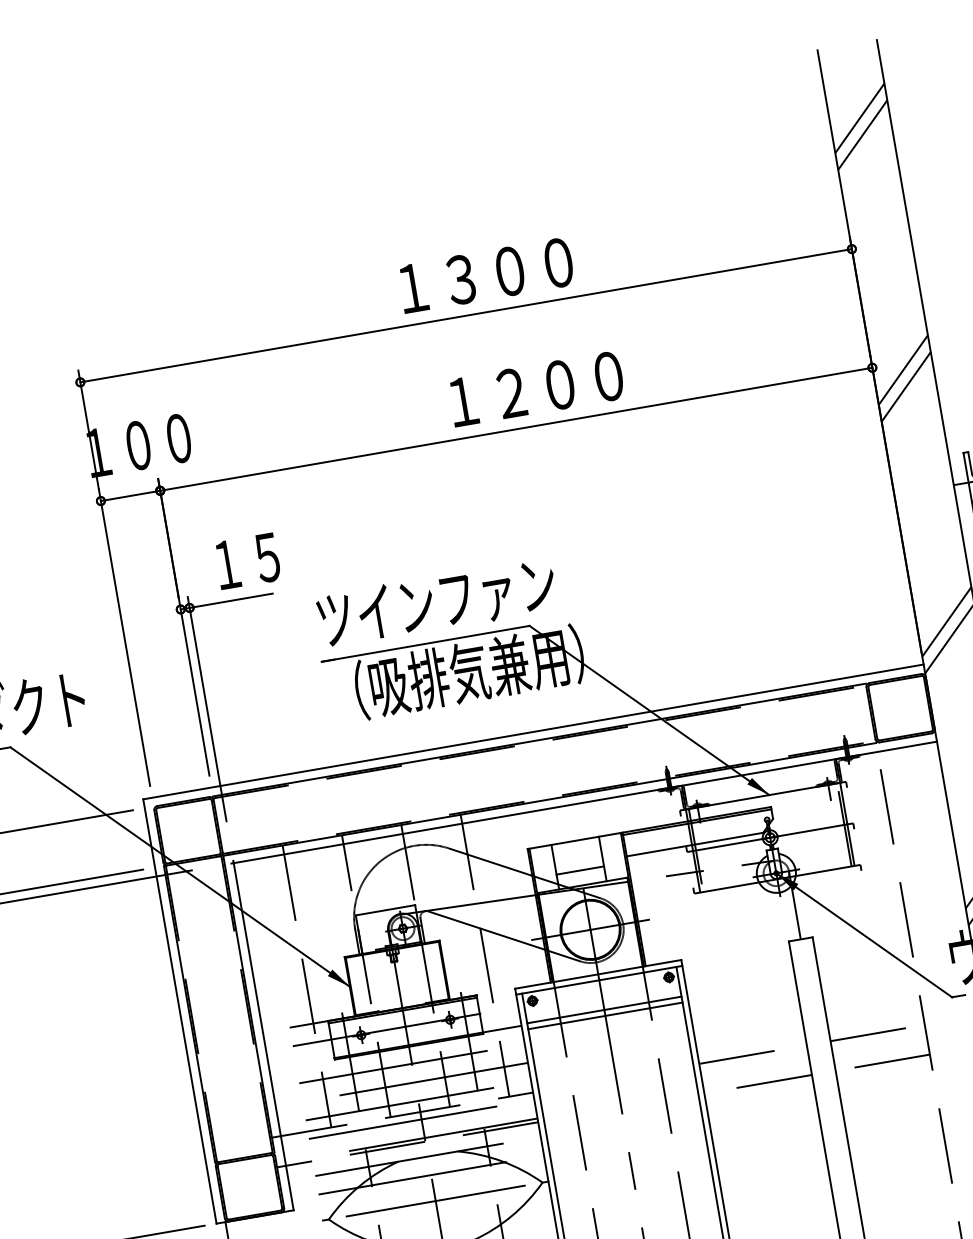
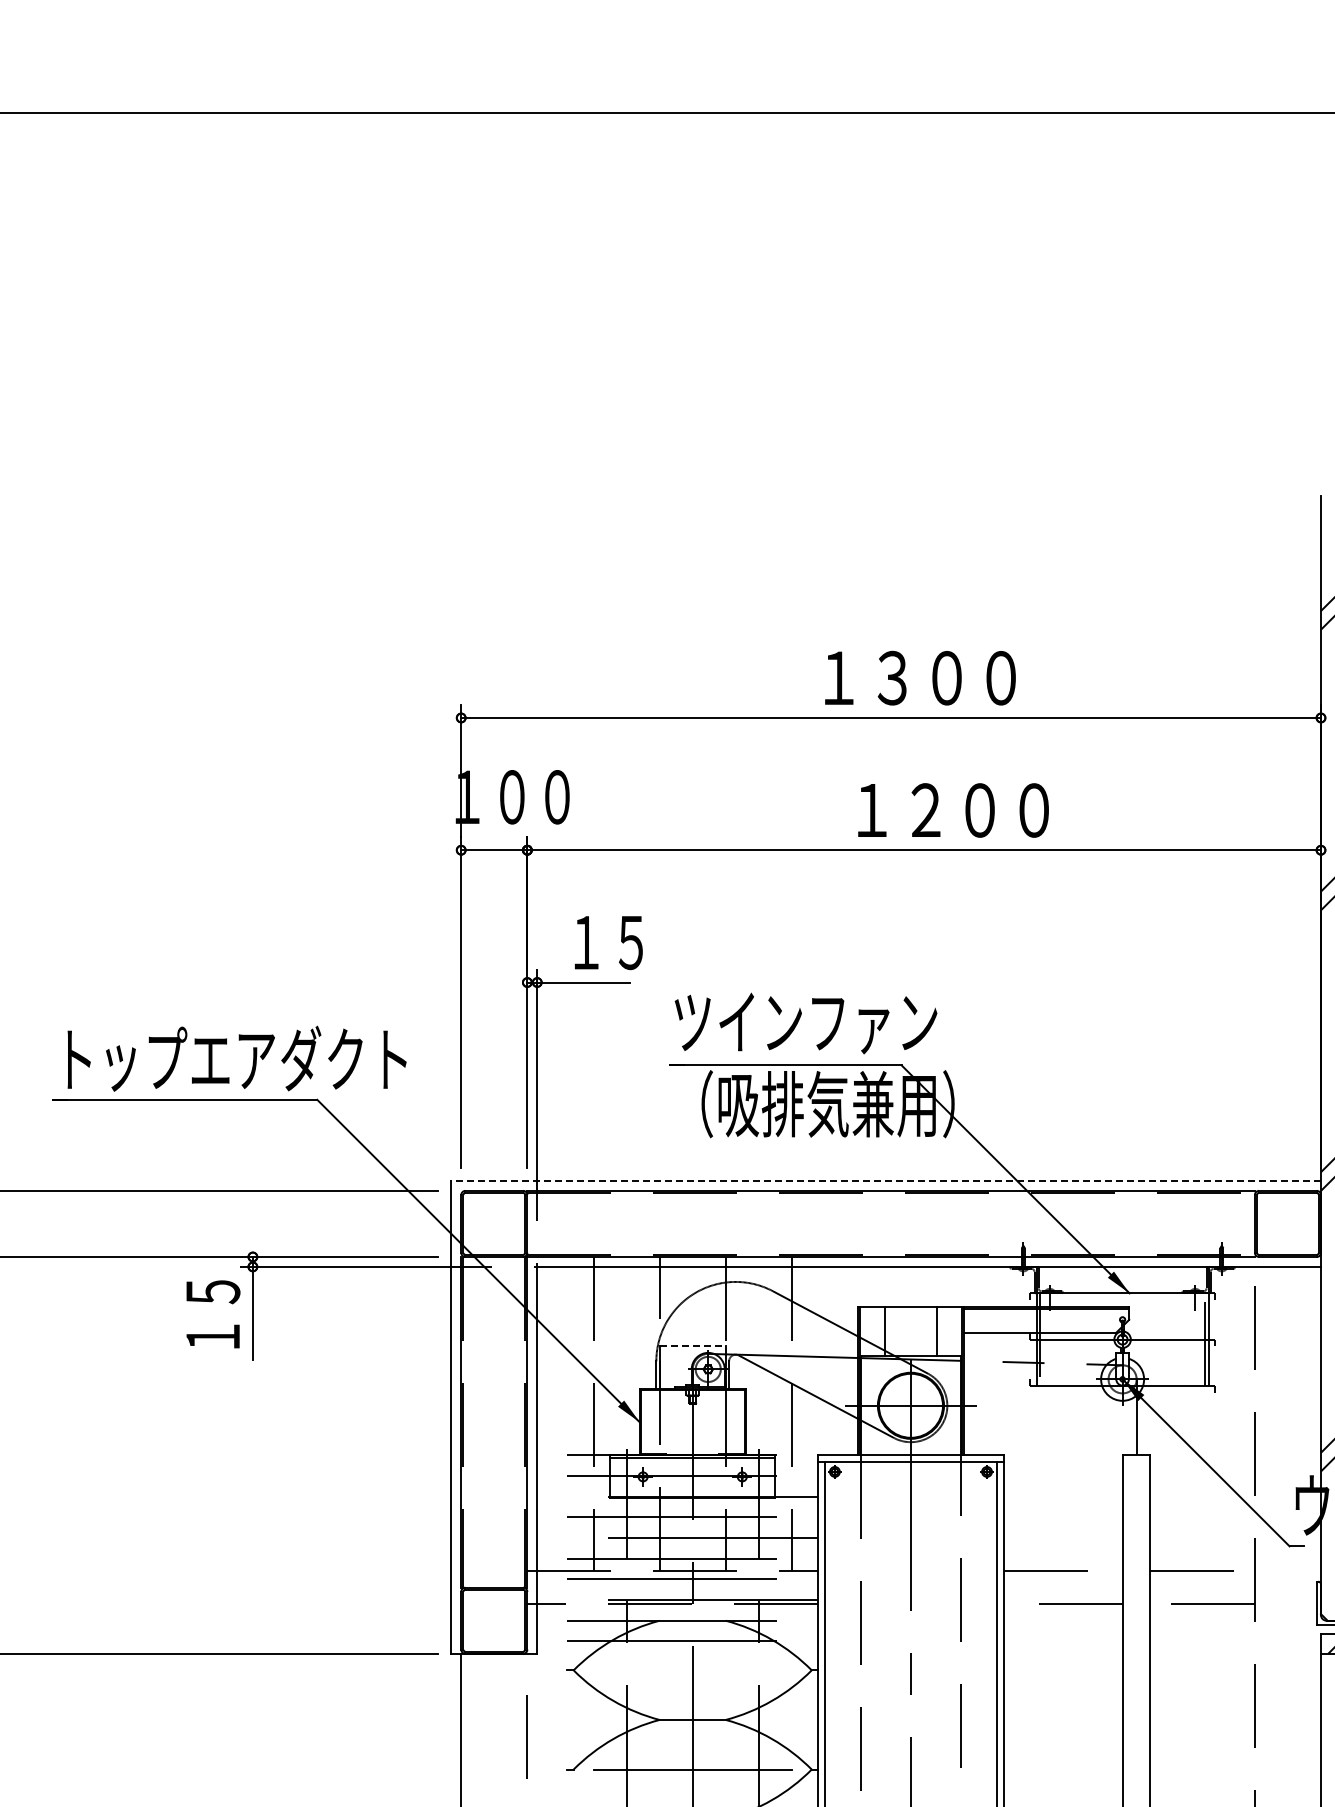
line: (533, 731) -> (886, 1180), solid -> dashed
line: (579, 870) -> (910, 1339), removed
line: (386, 910) -> (693, 1346), solid -> dashed
line: (604, 1010) -> (910, 1495), removed
line: (604, 1015) -> (910, 1501), removed
line: (435, 1201) -> (692, 1670), removed

